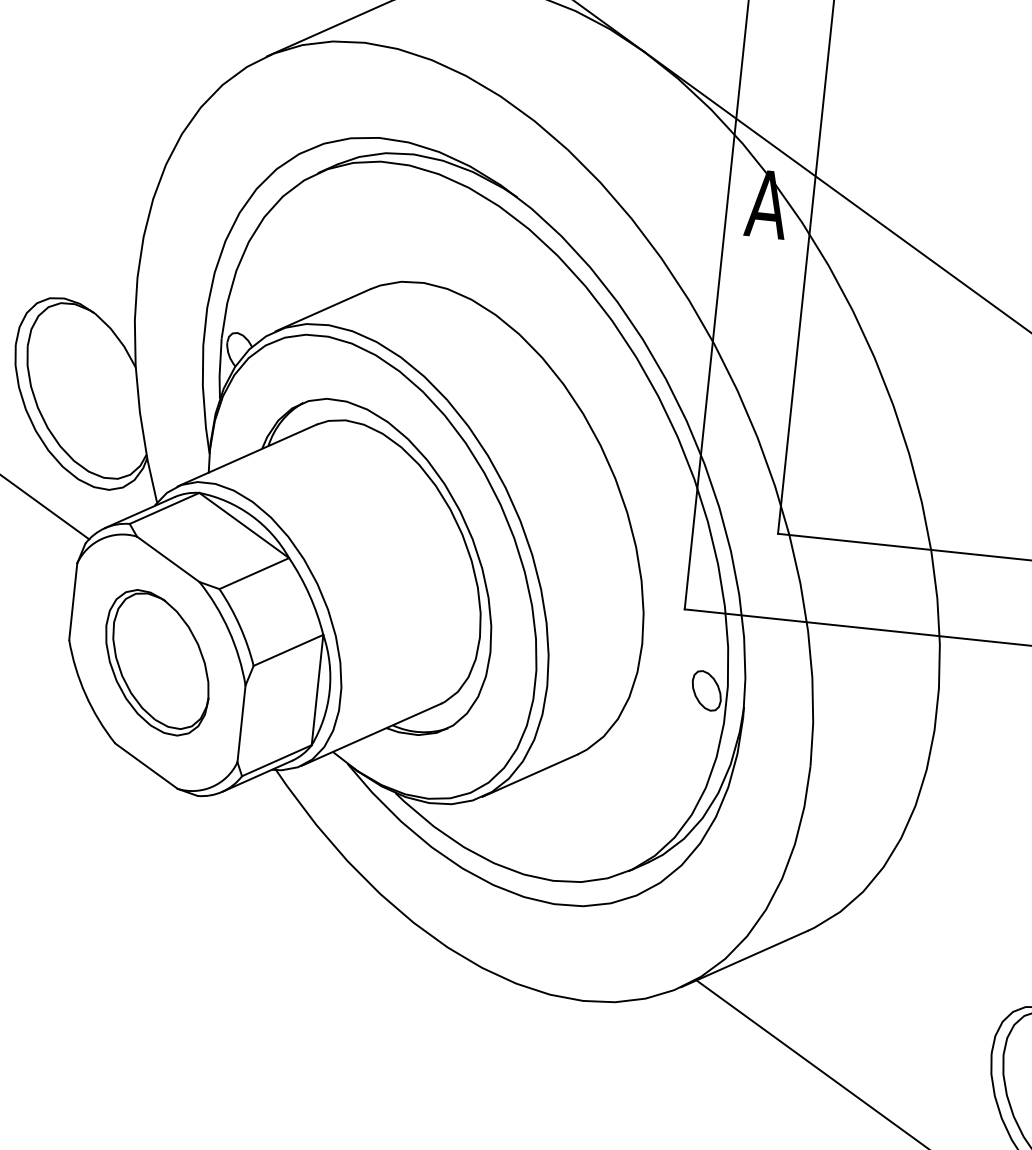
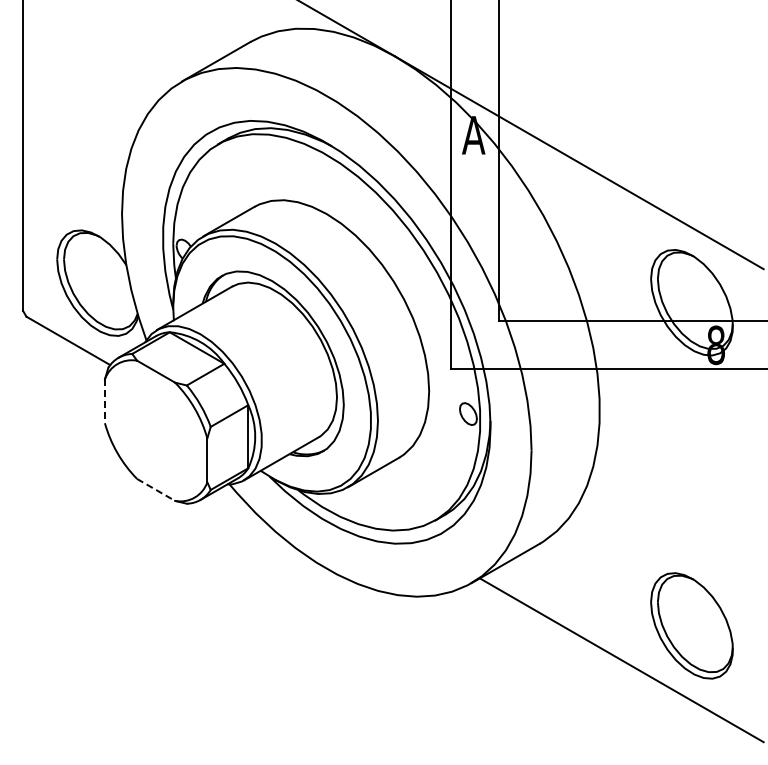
line: (72, 601) -> (104, 401), solid -> dashed
part: (158, 662) -> (156, 430), removed
line: (147, 765) -> (156, 489), solid -> dashed

